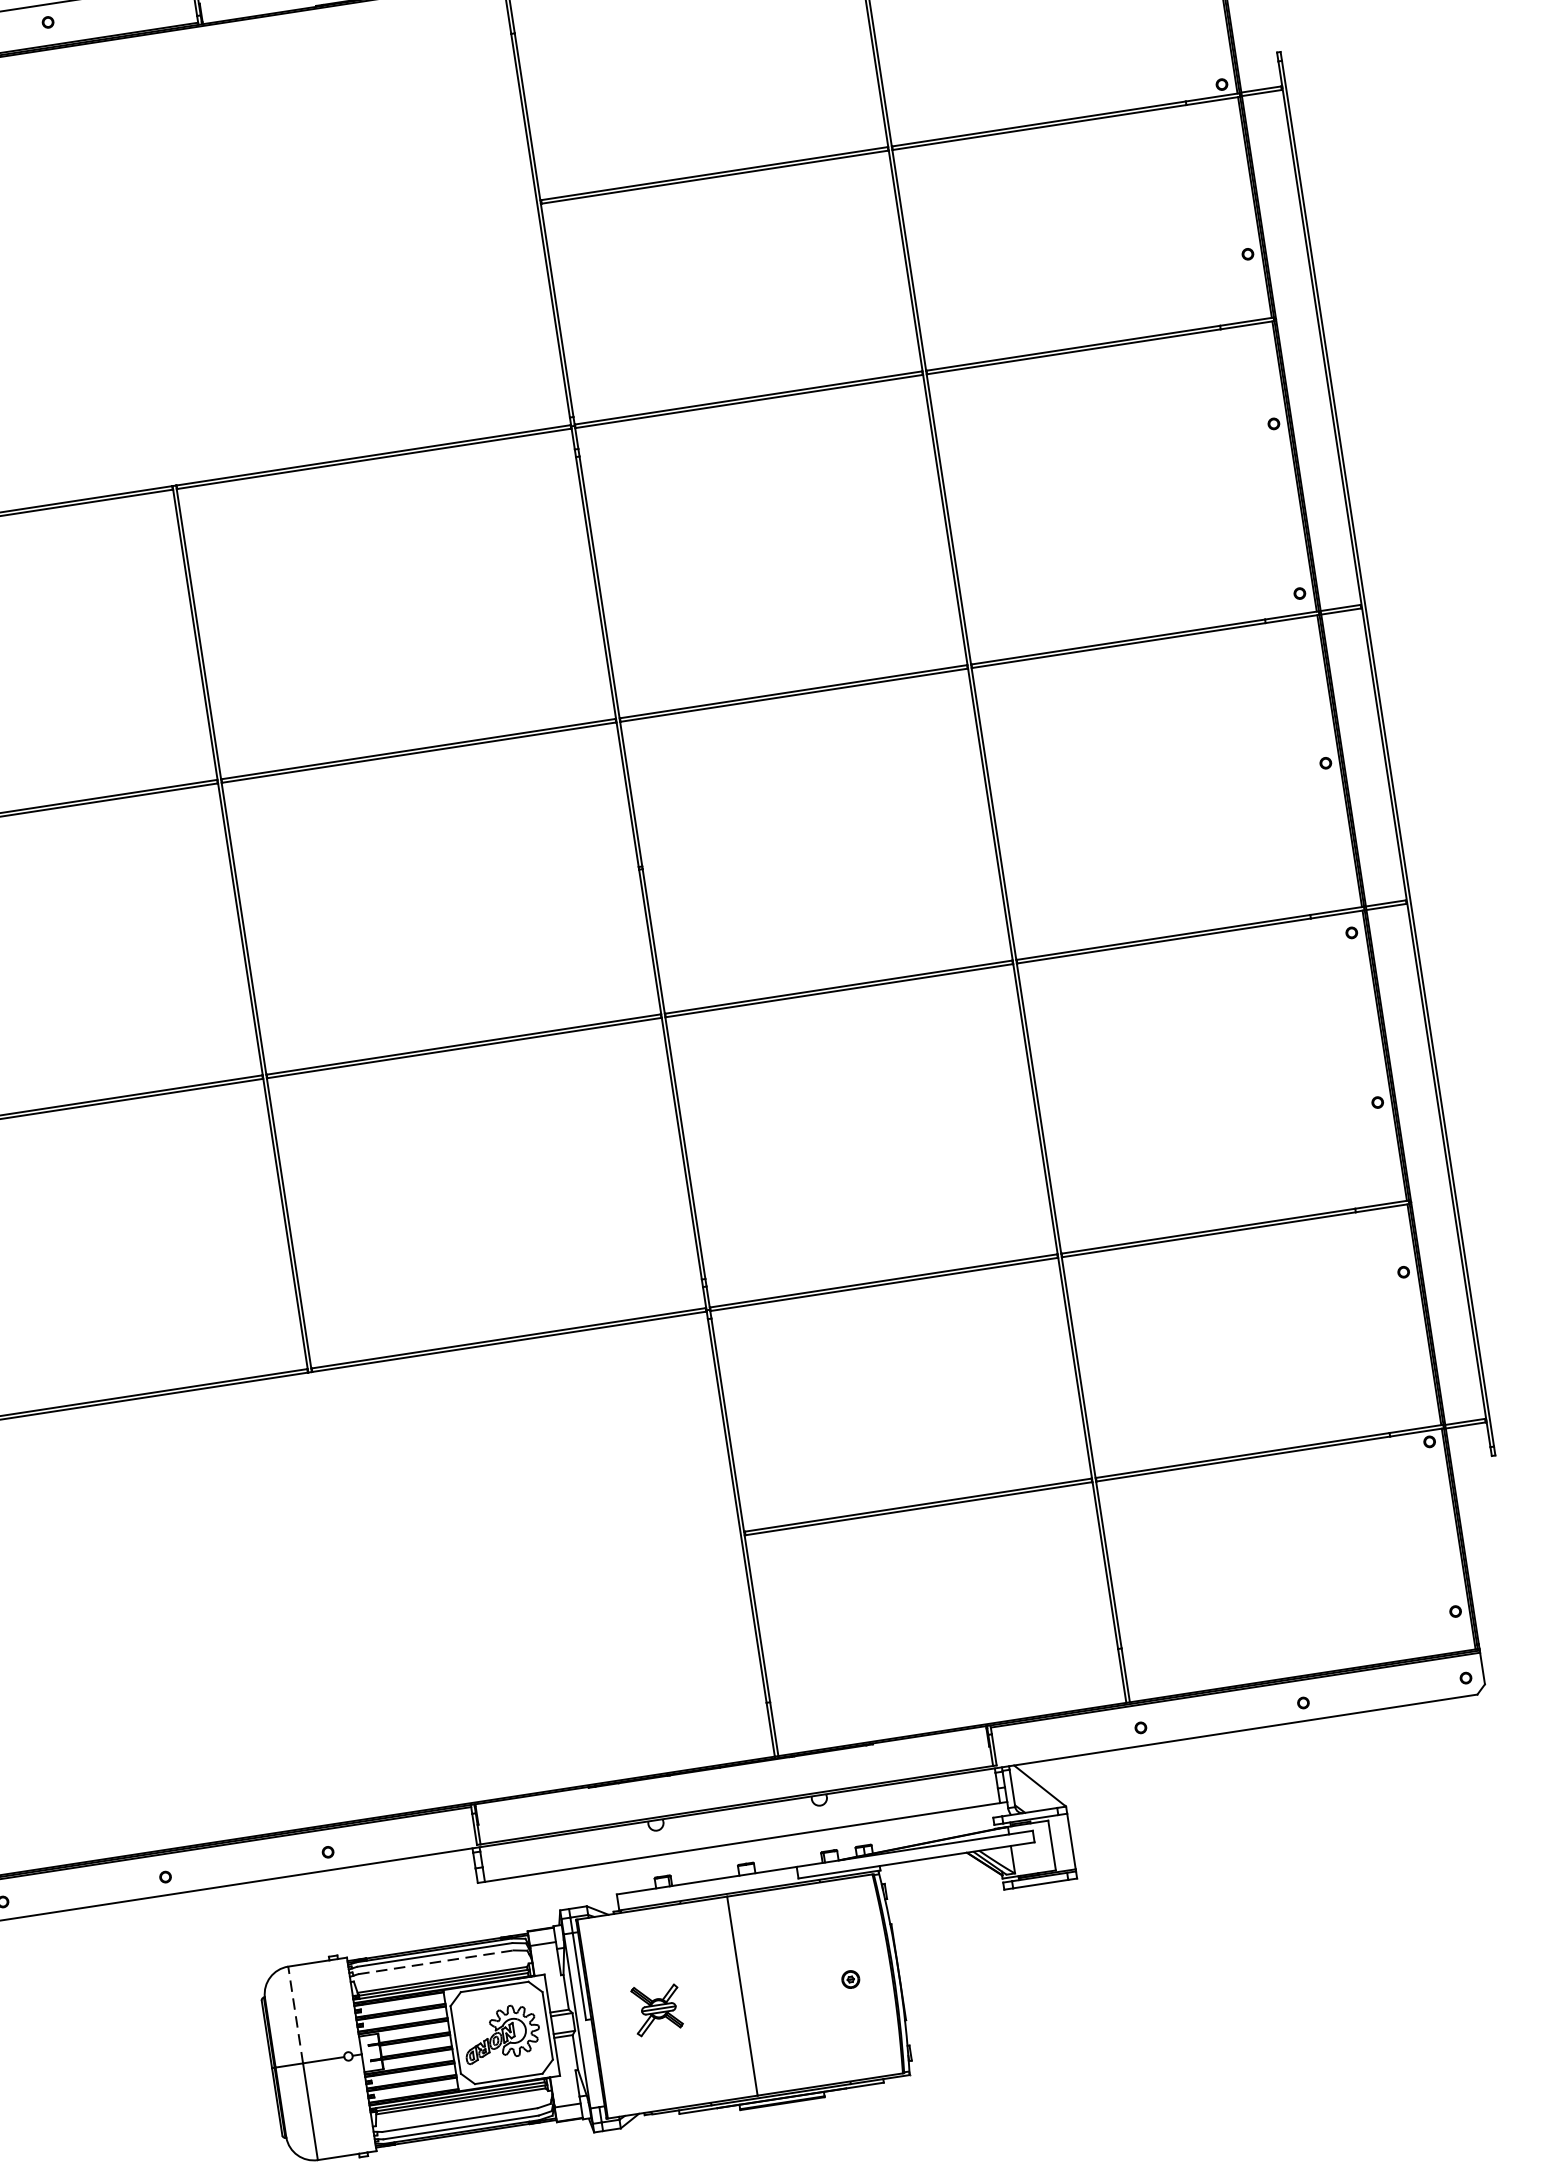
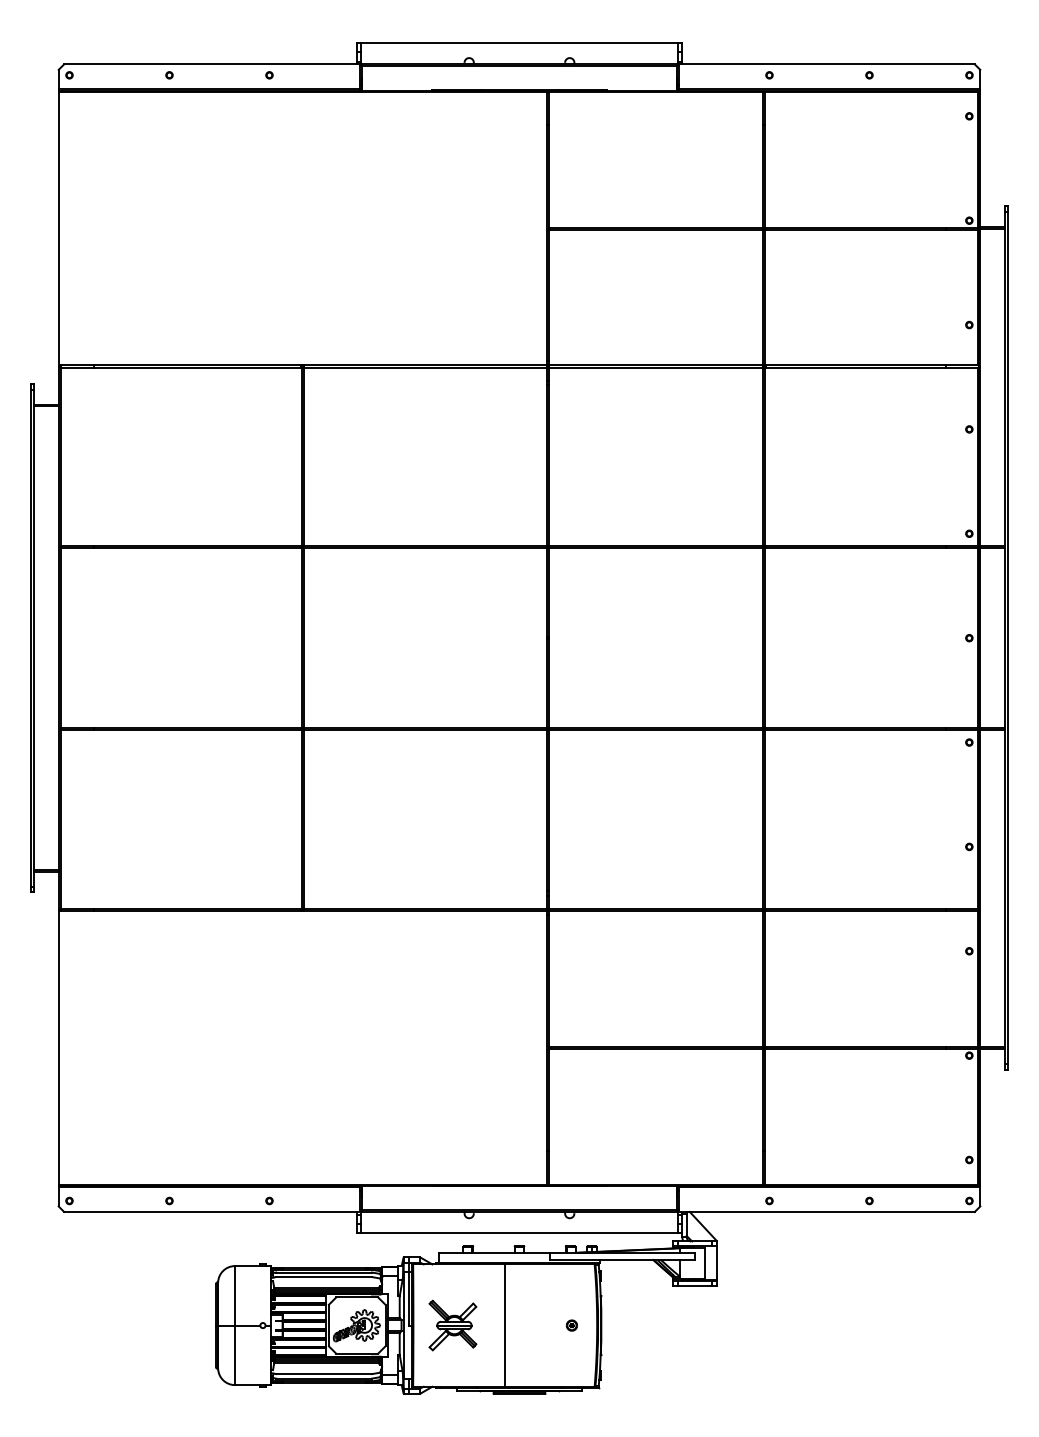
line: (436, 1962) -> (324, 1277), dashed -> solid
part: (656, 2009) -> (452, 1325), size x1.67
line: (296, 2014) -> (235, 1295), dashed -> solid

